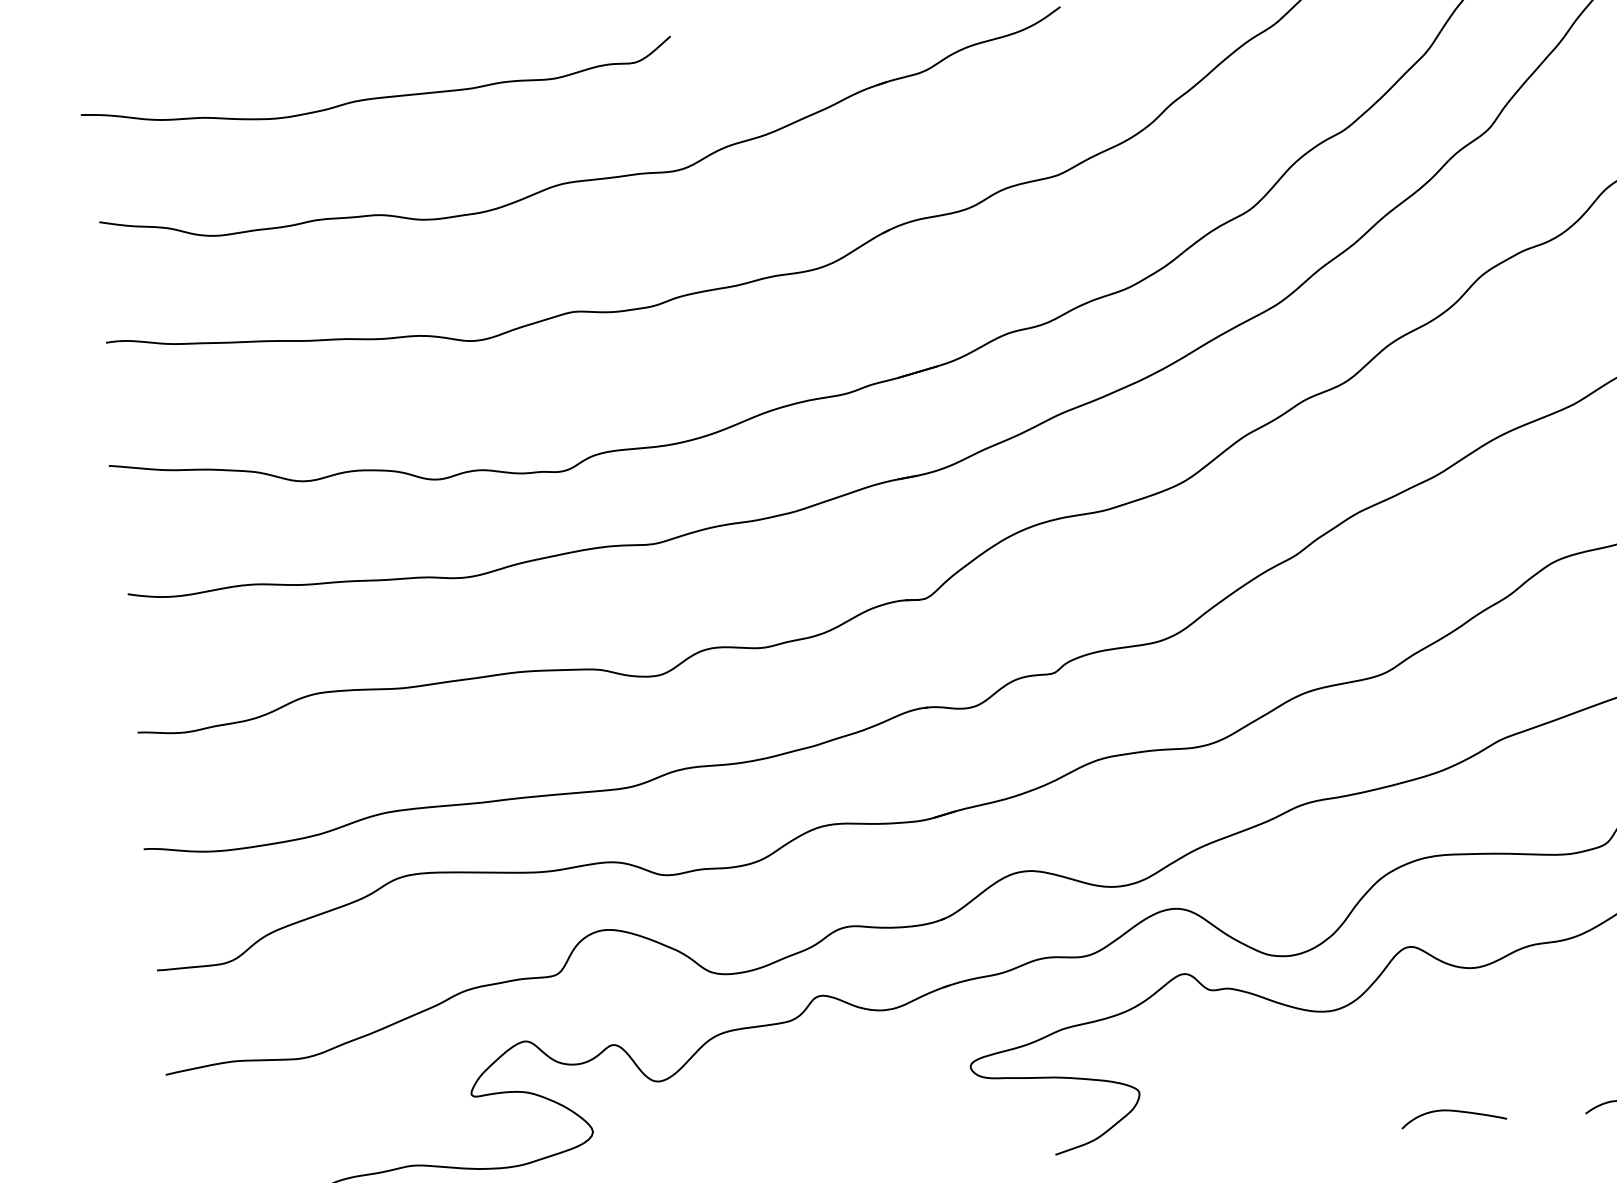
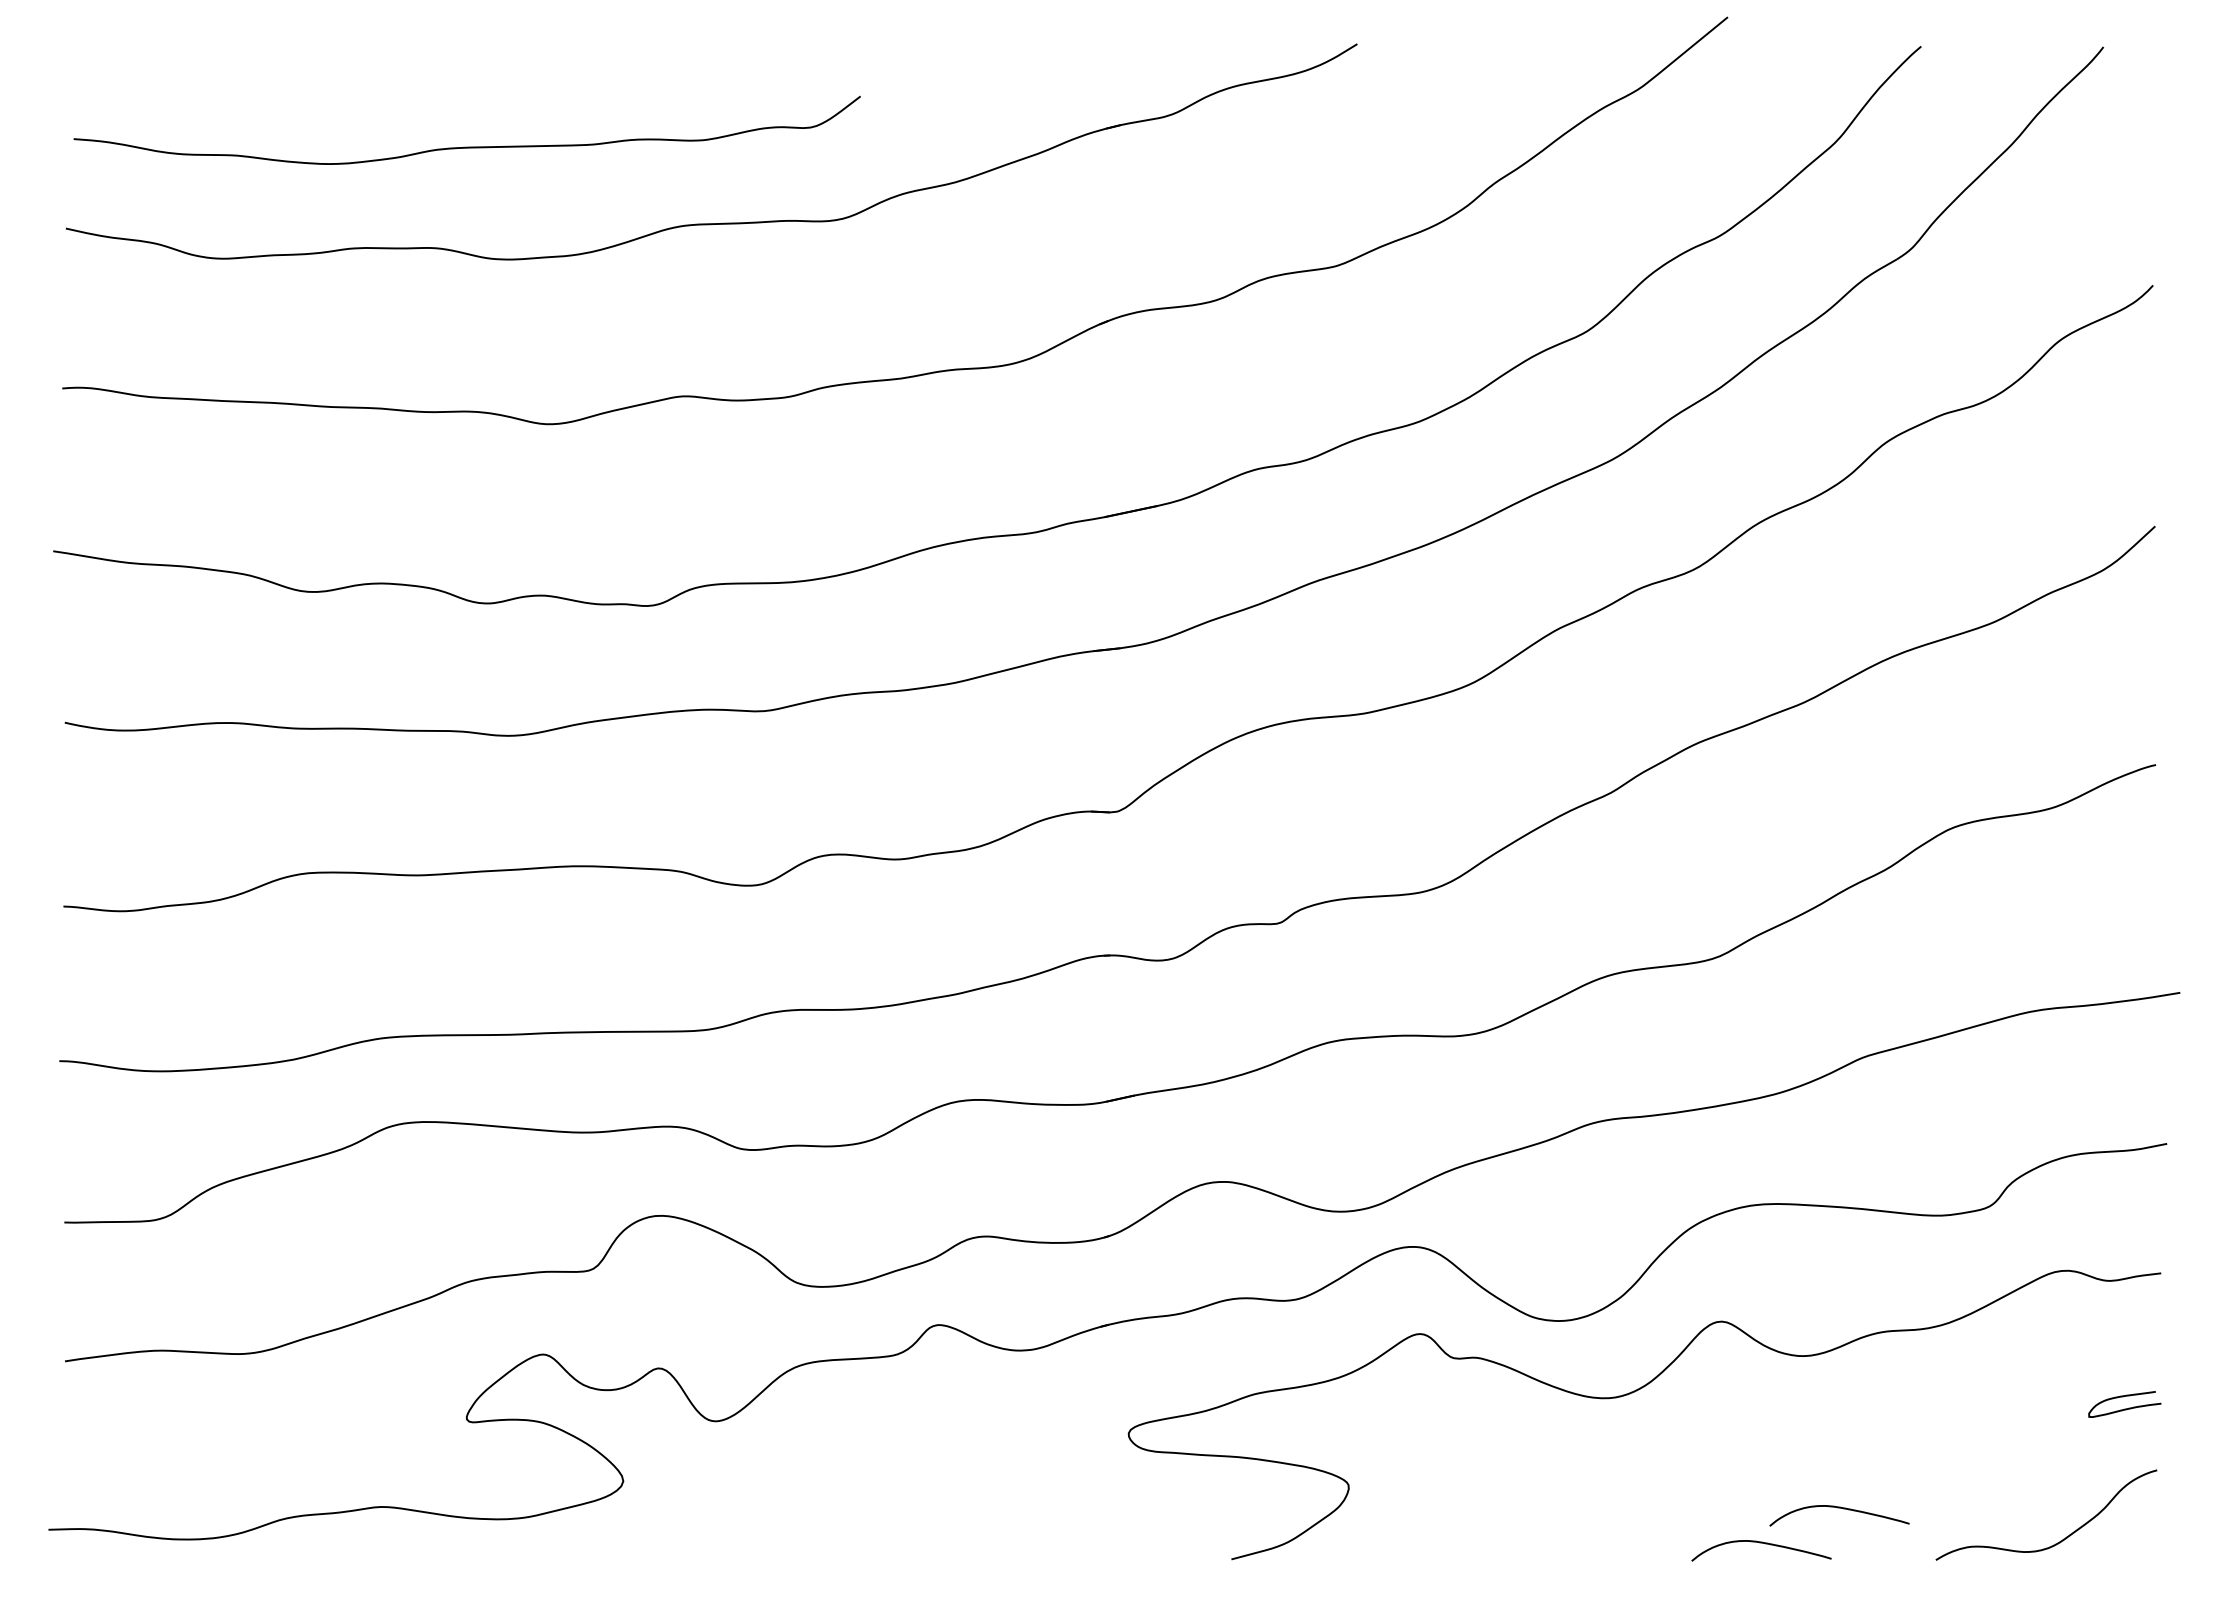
curve: (376, 97) -> (466, 146), moved
curve: (1510, 1080) -> (1839, 1508), added

